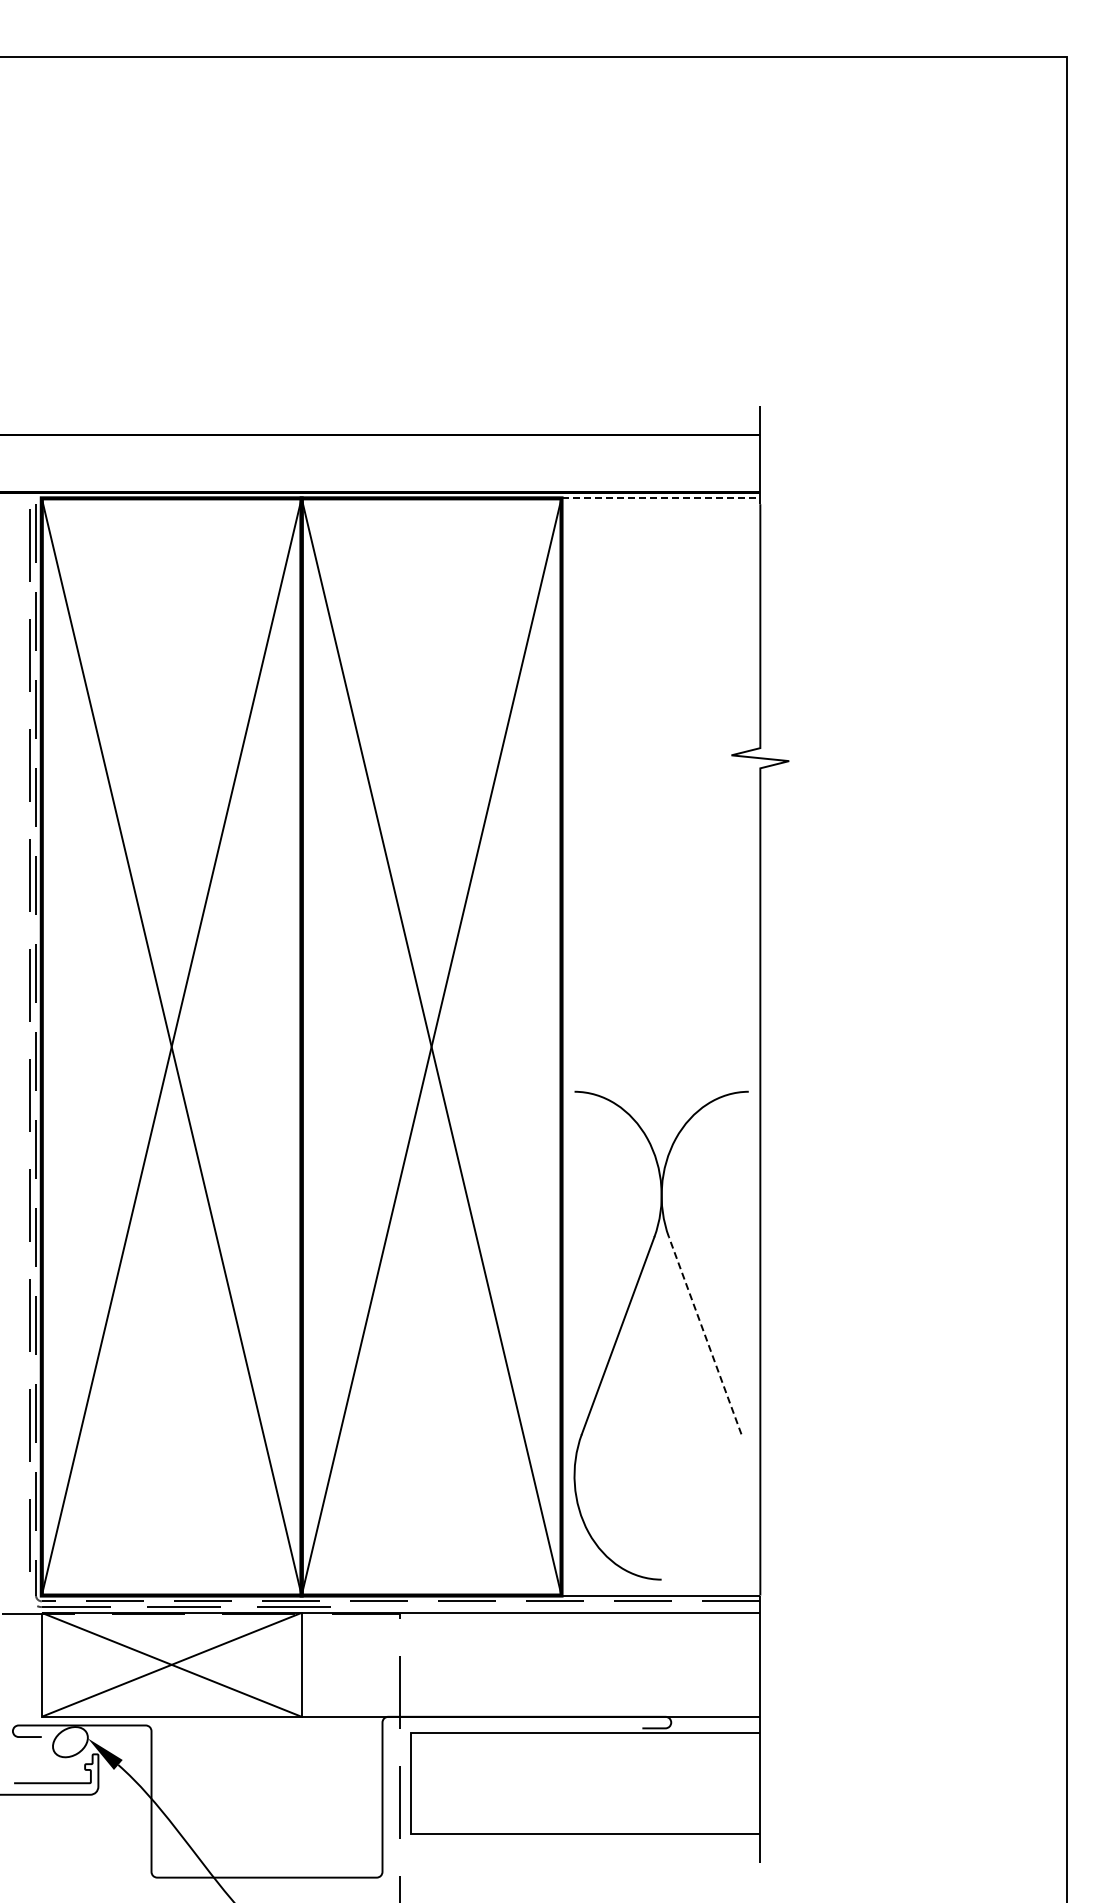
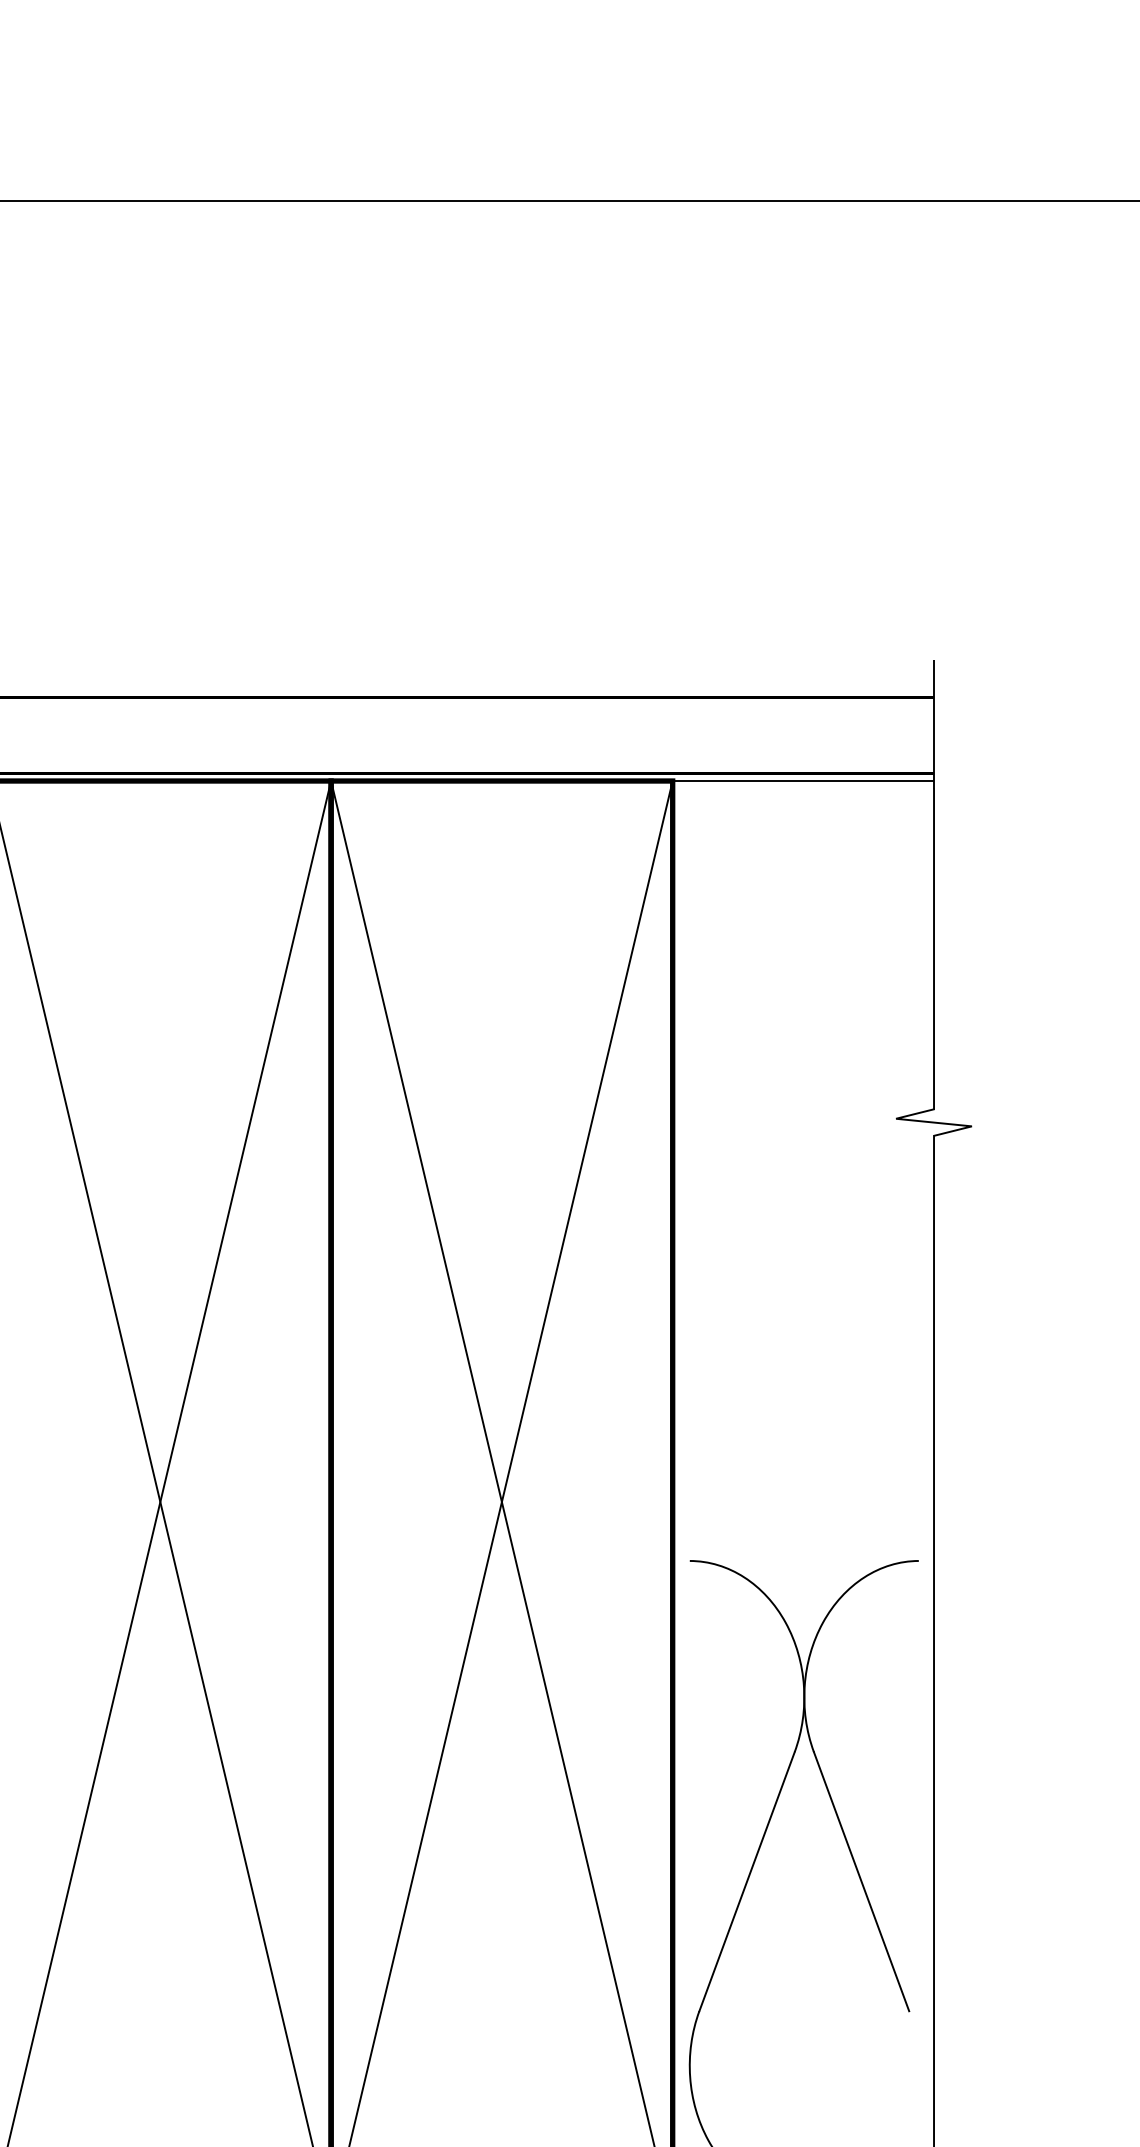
line: (661, 498) -> (804, 781), dashed -> solid
line: (705, 1335) -> (861, 1881), dashed -> solid

